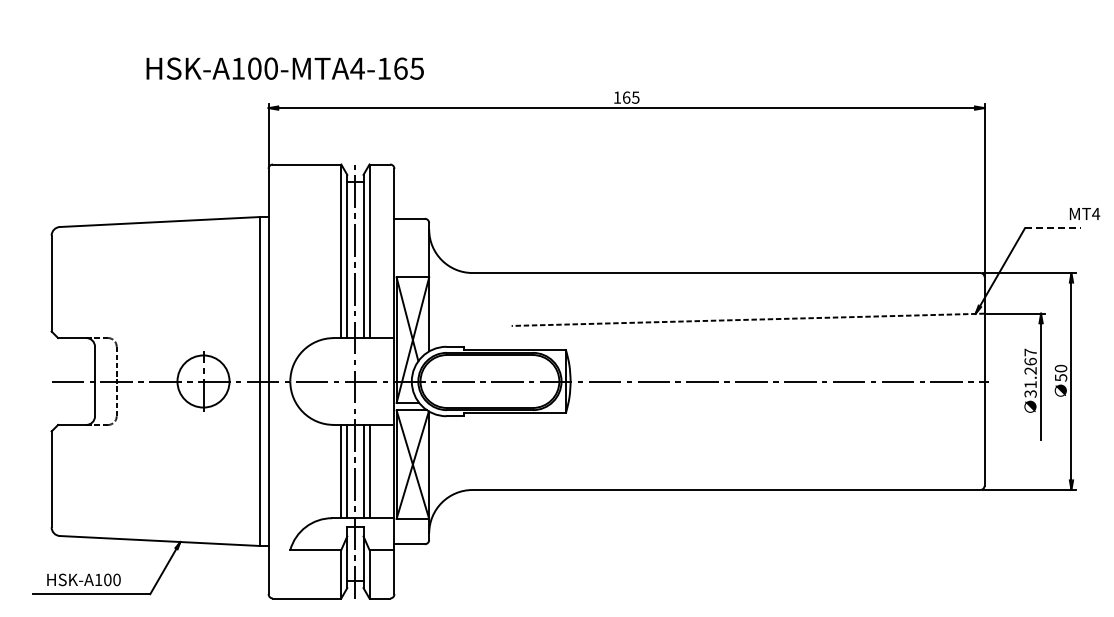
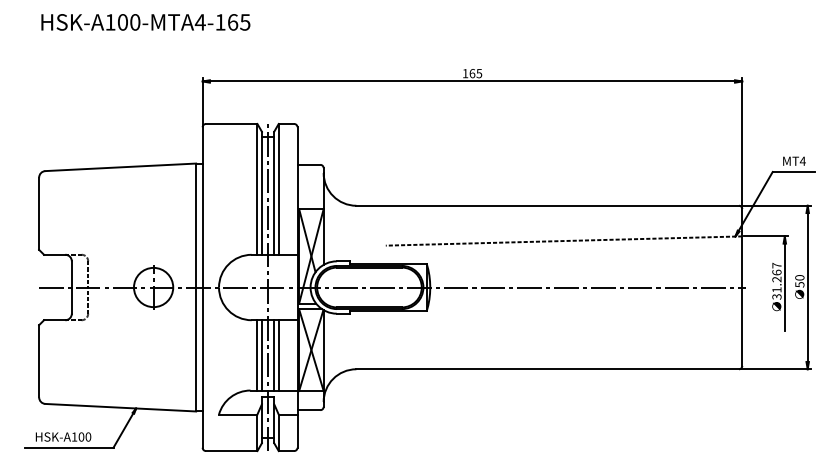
text: (284, 68) -> (145, 22), moved
text: (1084, 213) -> (794, 160), moved
line: (1052, 228) -> (793, 172), dashed -> solid

